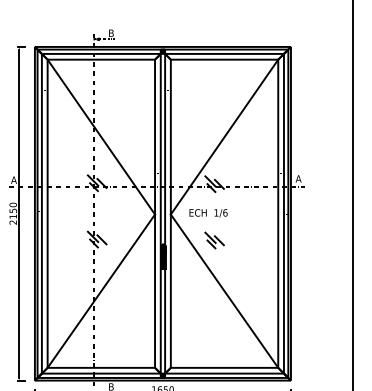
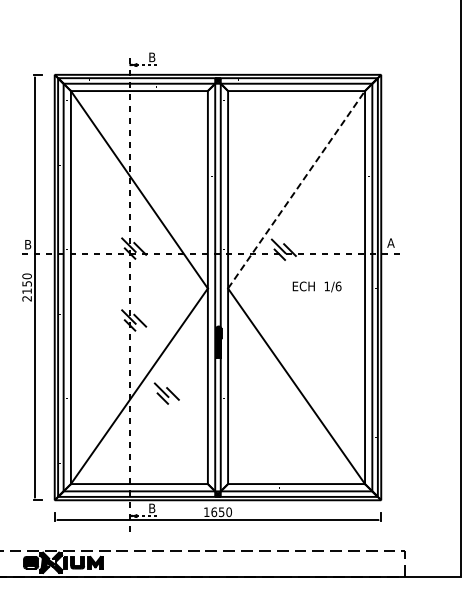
line: (224, 136) -> (296, 189), solid -> dashed
text: (13, 180) -> (27, 244), A -> B
text: (208, 212) -> (316, 286), moved
part: (214, 240) -> (166, 393), moved

